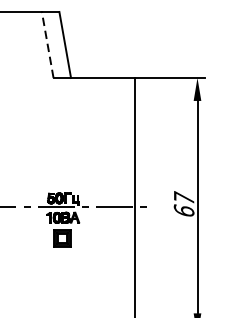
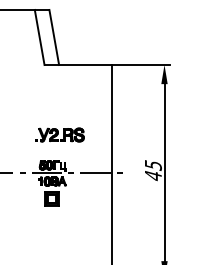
line: (47, 45) -> (39, 37), dashed -> solid
part: (71, 161) -> (59, 134), added
text: (183, 204) -> (152, 170), 67 -> 45

